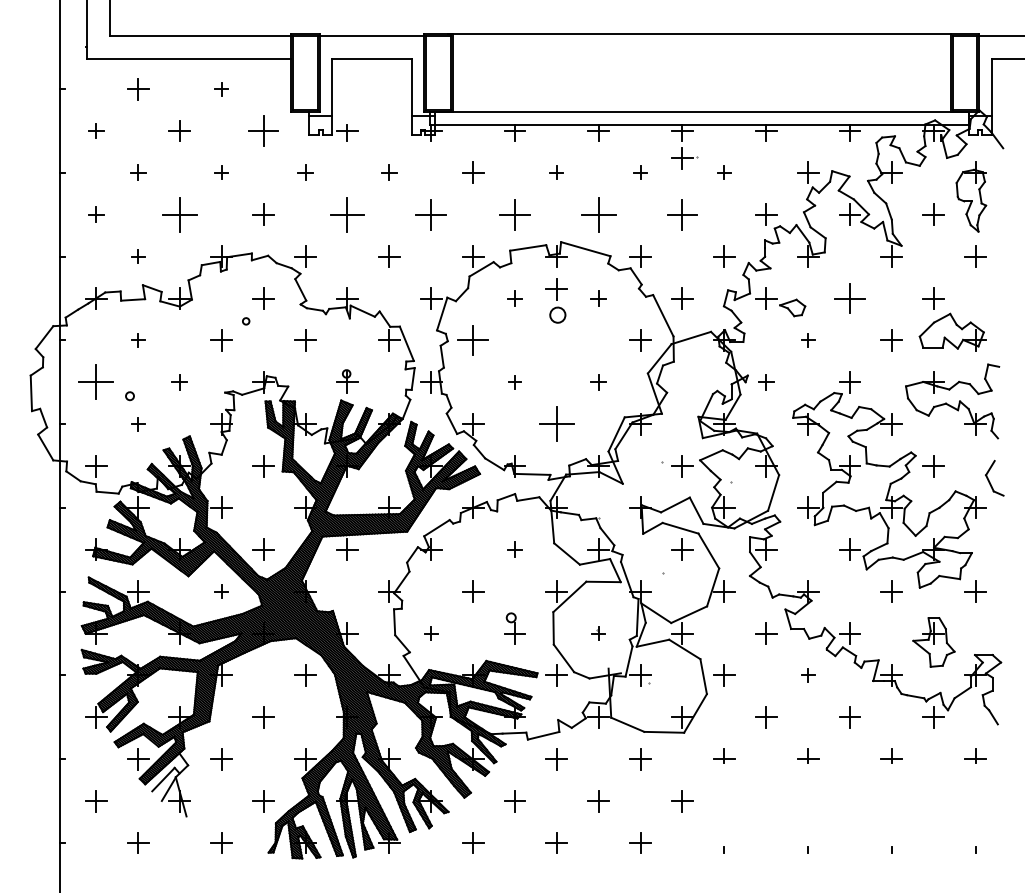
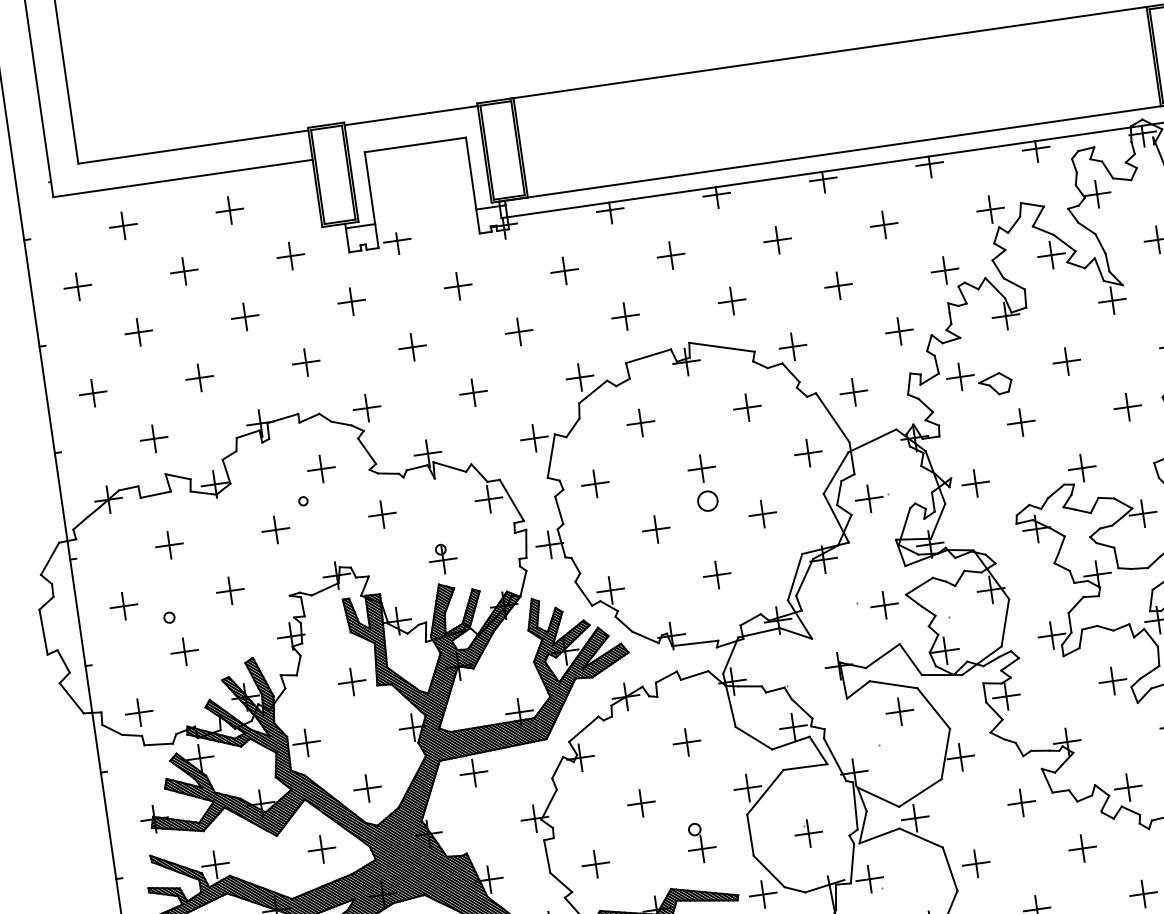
part: (221, 89) -> (229, 211), size x1.67
part: (96, 130) -> (78, 286), size x1.43
part: (263, 130) -> (290, 255), size x0.71
part: (684, 158) -> (871, 498), moved
part: (138, 172) -> (139, 331), size x1.43
part: (221, 172) -> (244, 316), size x1.67
part: (305, 172) -> (351, 301), size x1.43
part: (389, 172) -> (458, 285), size x1.43
part: (556, 172) -> (670, 255), size x1.67
part: (640, 172) -> (777, 239), size x1.67
part: (724, 172) -> (884, 224), size x1.67
part: (96, 214) -> (93, 392), size x1.43
part: (179, 214) -> (199, 377), size x0.62
part: (347, 214) -> (412, 346), size x0.62
part: (431, 214) -> (519, 331), size x0.71
part: (514, 214) -> (624, 316), size x0.71
part: (598, 214) -> (731, 300), size x0.62
part: (682, 214) -> (838, 285), size x0.71
part: (138, 256) -> (154, 438), size x1.67
part: (514, 298) -> (640, 423), size x1.43
part: (598, 298) -> (747, 407), size x1.43
part: (849, 298) -> (1066, 361), size x0.71
part: (556, 300) -> (703, 482), moved
part: (138, 340) -> (170, 545), size x1.67
part: (473, 340) -> (595, 483), size x0.71
part: (808, 340) -> (1021, 422), size x1.67
part: (96, 382) -> (124, 606), size x0.62
part: (179, 382) -> (229, 591), size x1.43
part: (514, 382) -> (655, 529), size x1.67
part: (598, 382) -> (762, 514), size x1.43
part: (766, 382) -> (976, 483), size x1.43
part: (138, 424) -> (185, 652), size x1.67
part: (556, 424) -> (716, 575), size x0.62
part: (514, 549) -> (686, 742), size x1.43
part: (221, 591) -> (321, 849), size x1.67
part: (431, 633) -> (596, 864), size x1.67
part: (598, 633) -> (808, 833), size x1.67
part: (808, 675) -> (1083, 848), size x1.67

